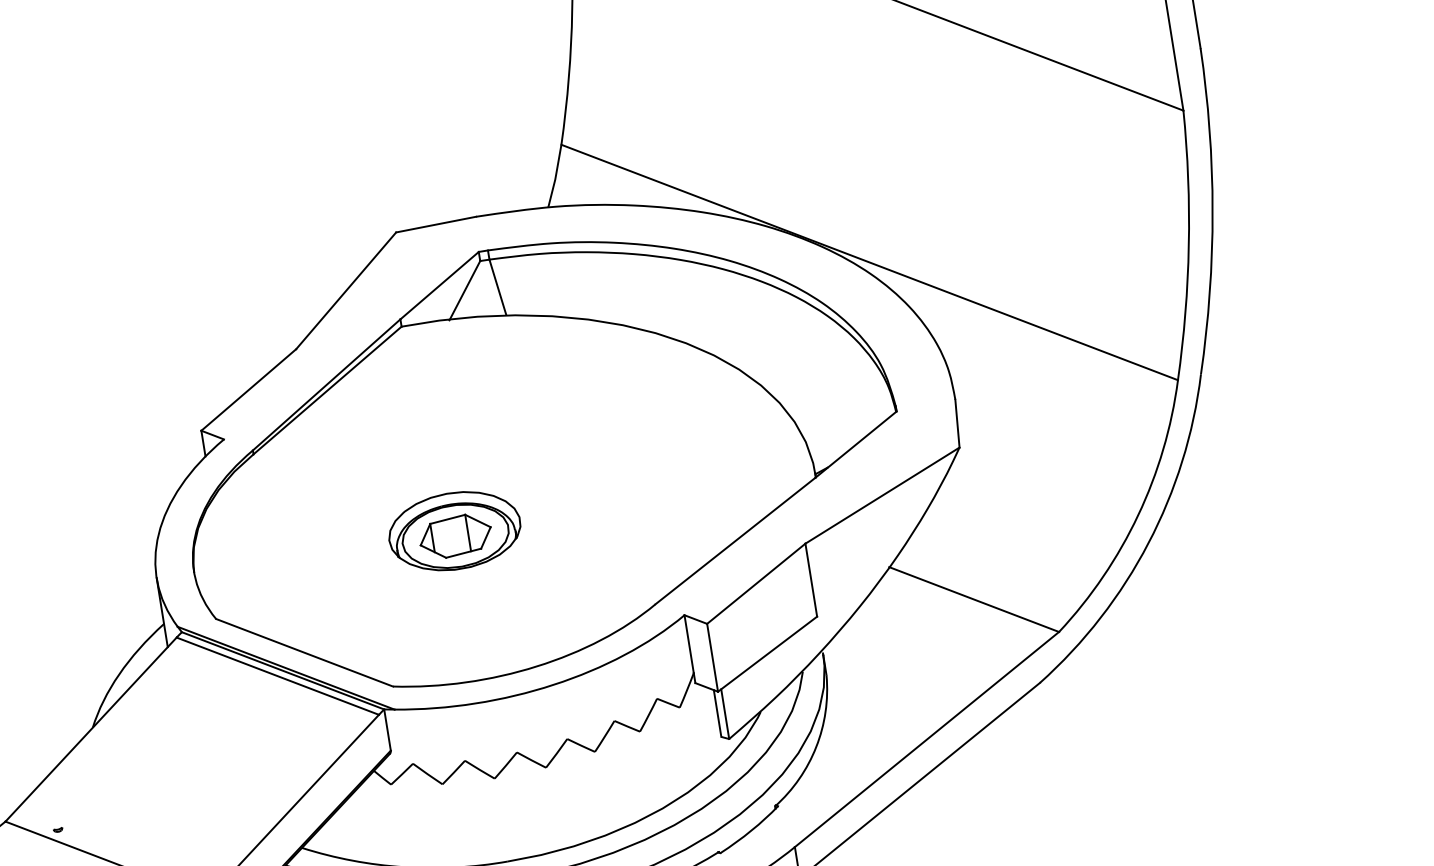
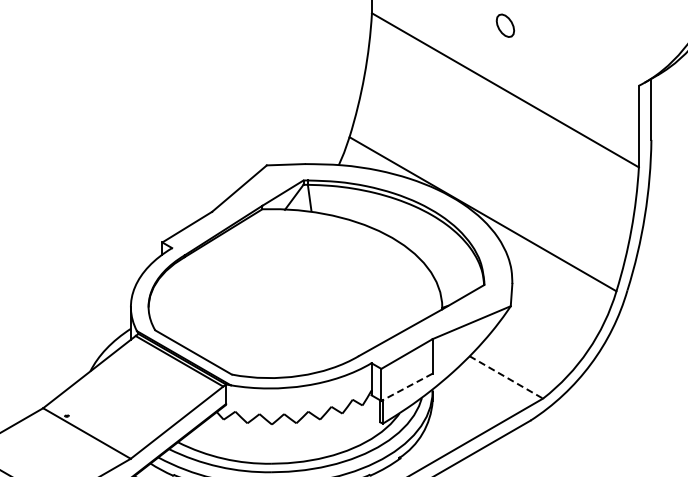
part: (454, 531) -> (271, 307), removed
line: (974, 599) -> (506, 377), solid -> dashed
line: (766, 654) -> (406, 387), solid -> dashed

